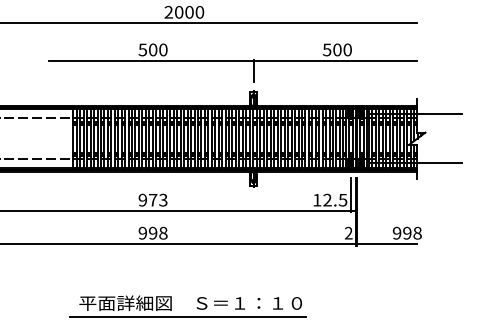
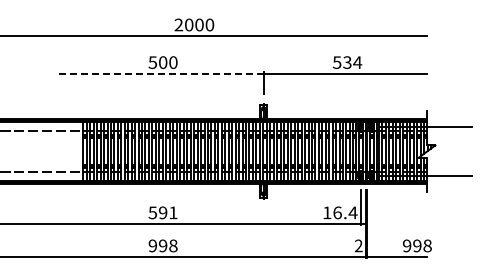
text: (342, 49) -> (352, 62), 500 -> 534
line: (151, 61) -> (161, 74), solid -> dashed
text: (152, 199) -> (162, 212), 973 -> 591
text: (335, 199) -> (345, 212), 12.5 -> 16.4

